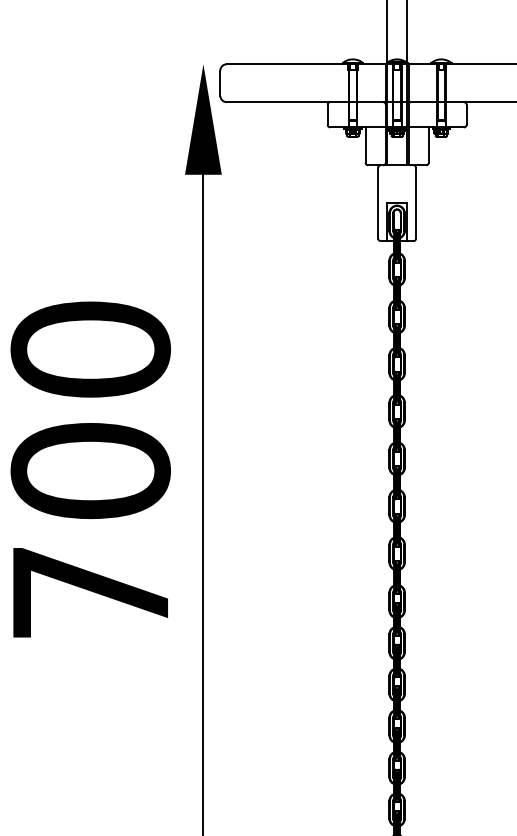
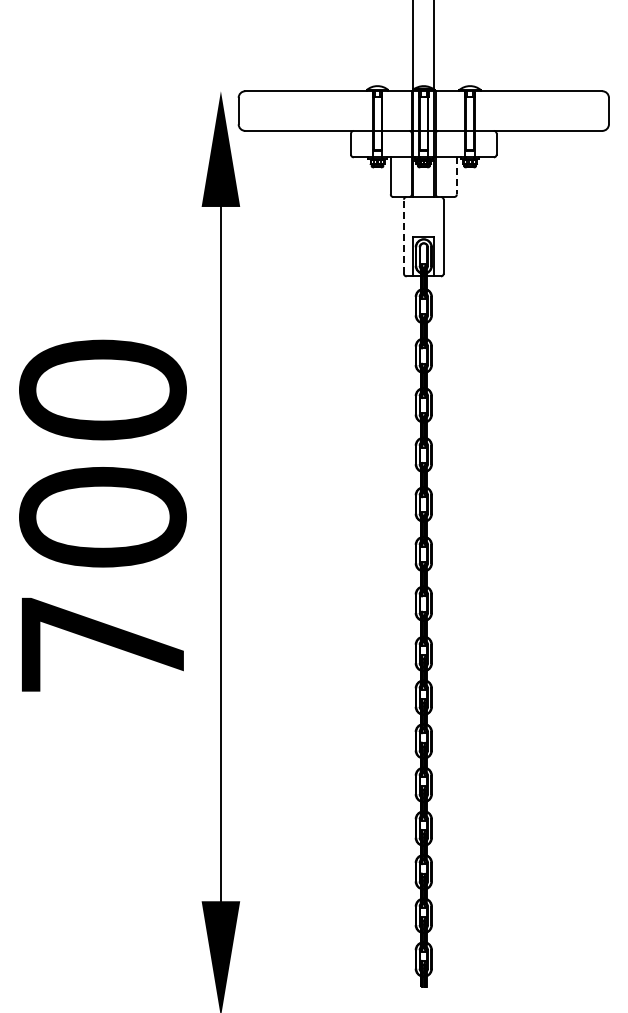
line: (428, 144) -> (456, 175), solid -> dashed
line: (377, 202) -> (403, 236), solid -> dashed

